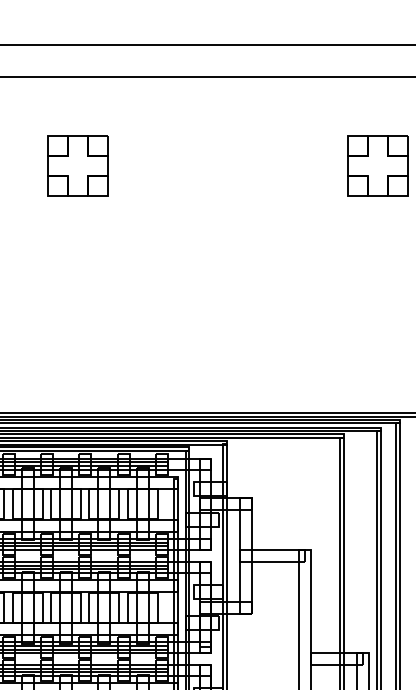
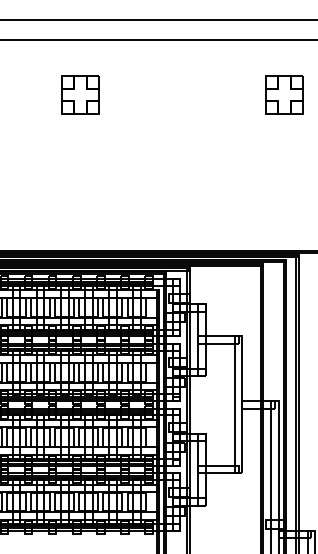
part: (78, 164) -> (80, 94), moved

